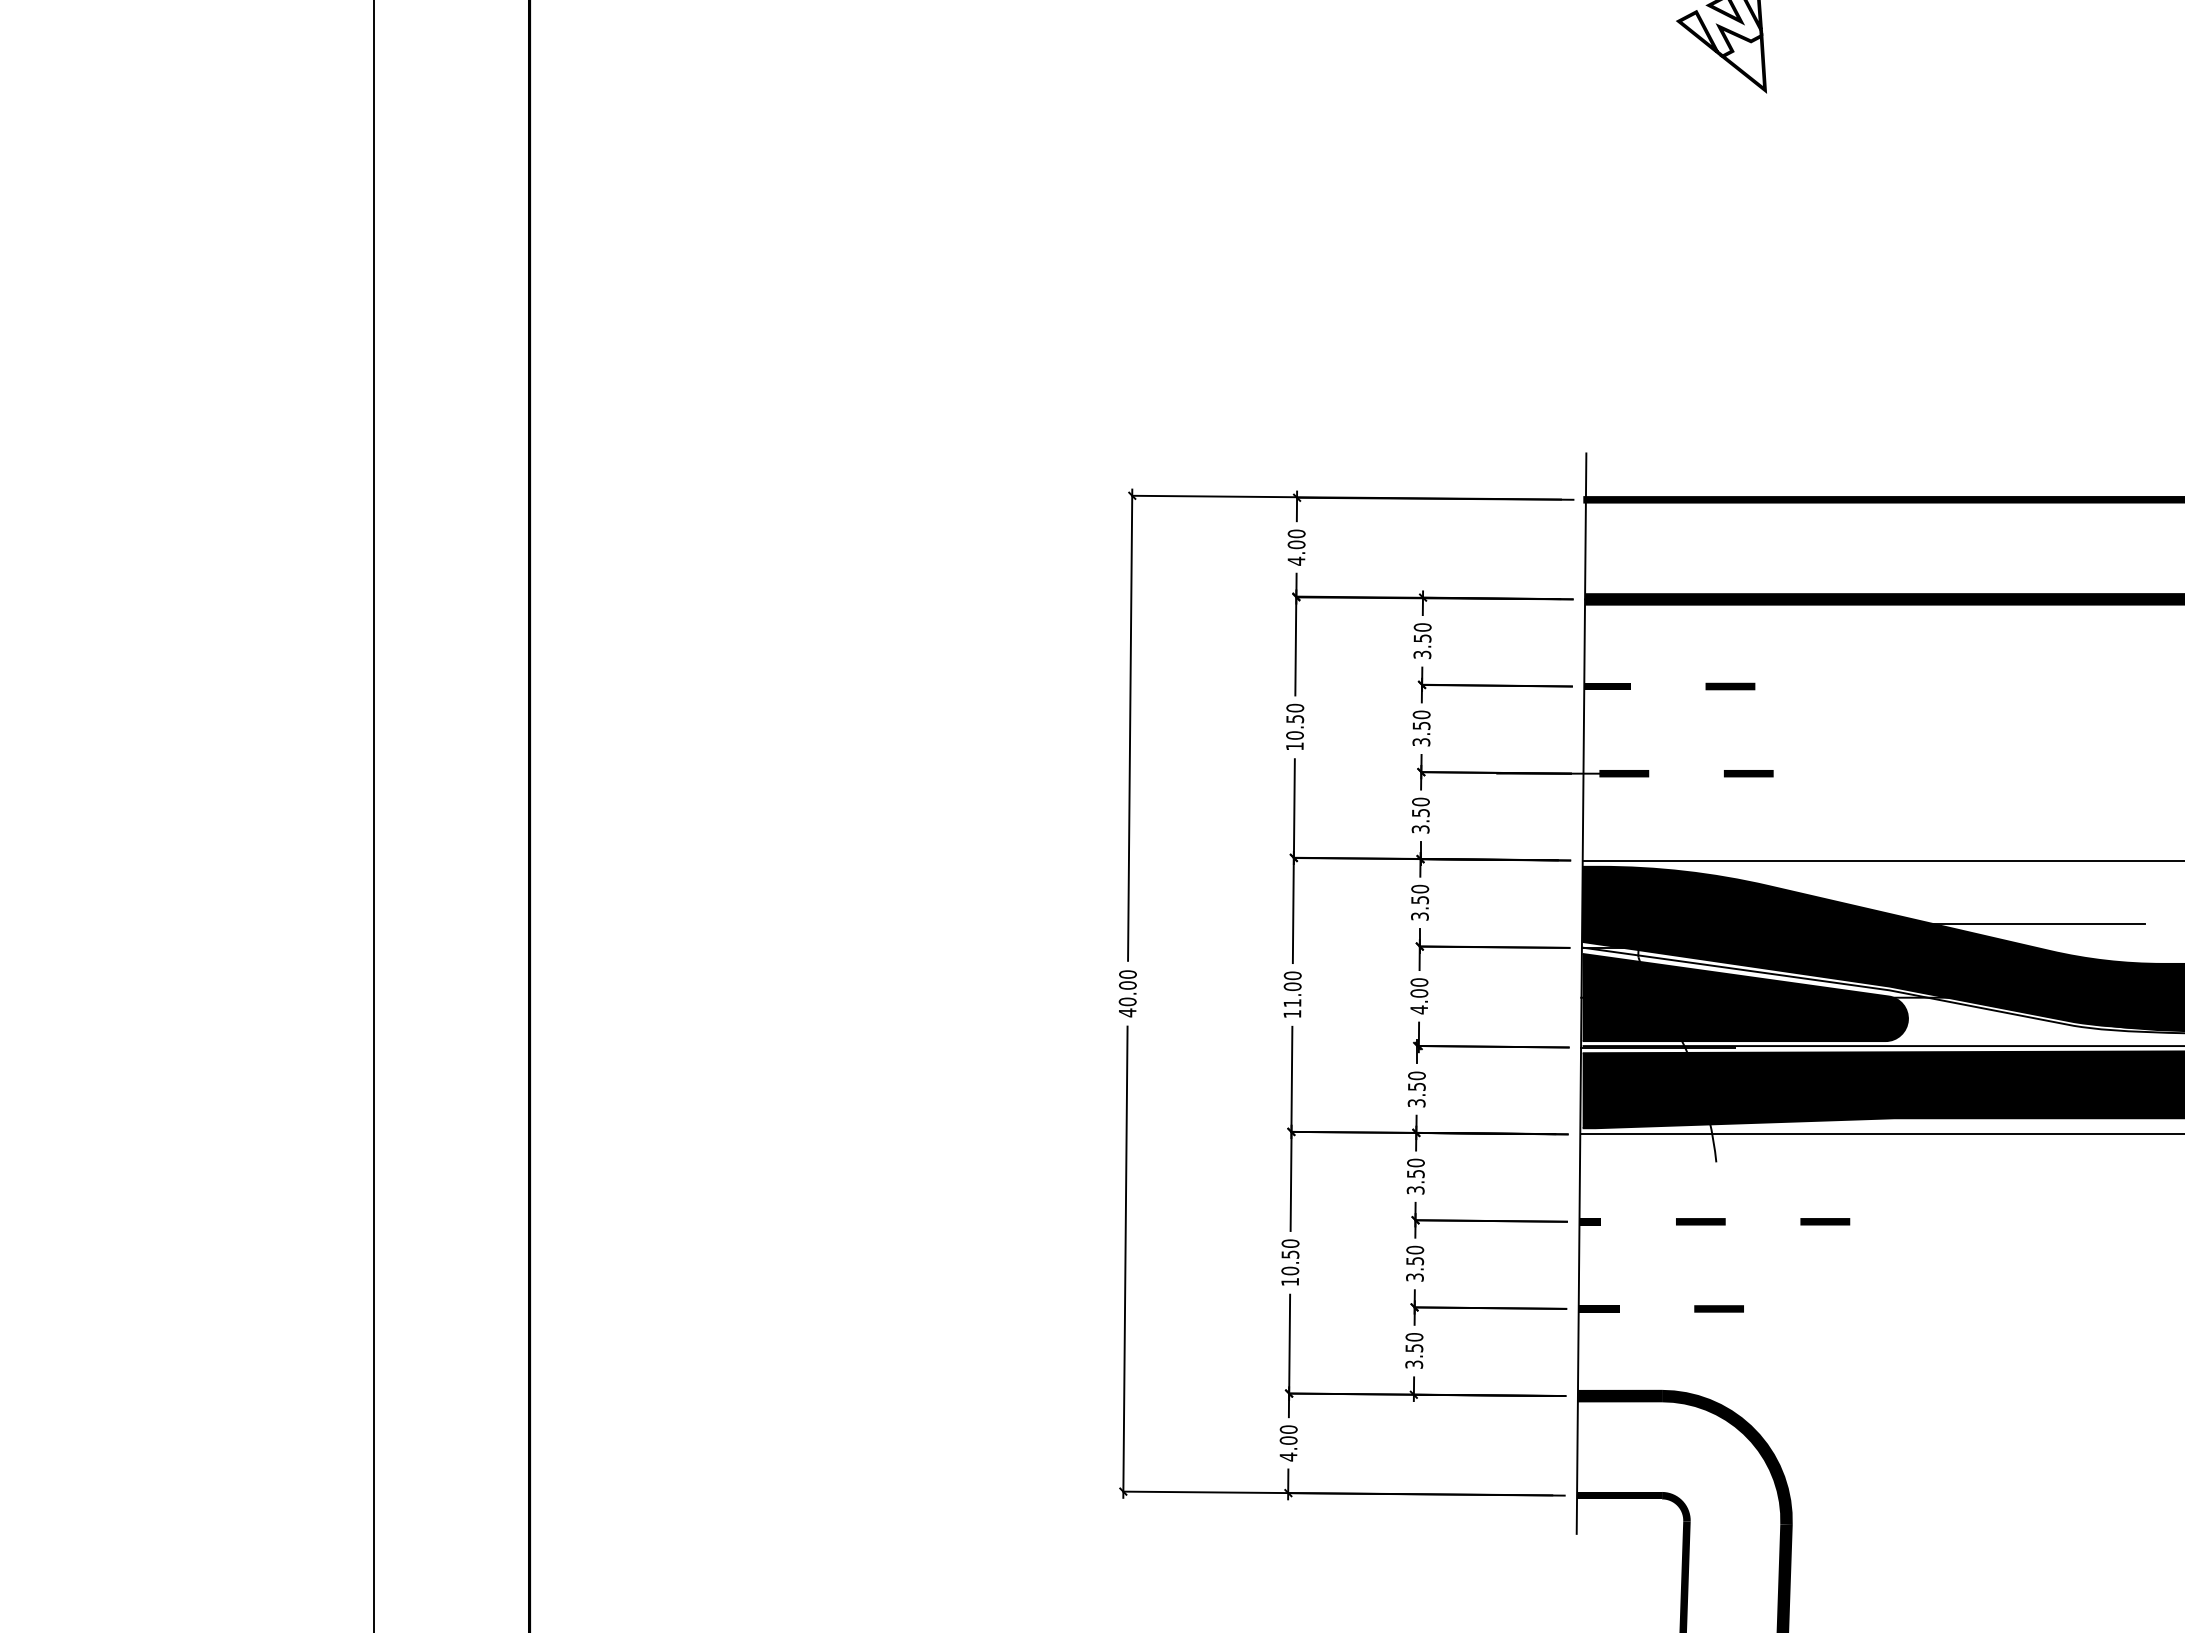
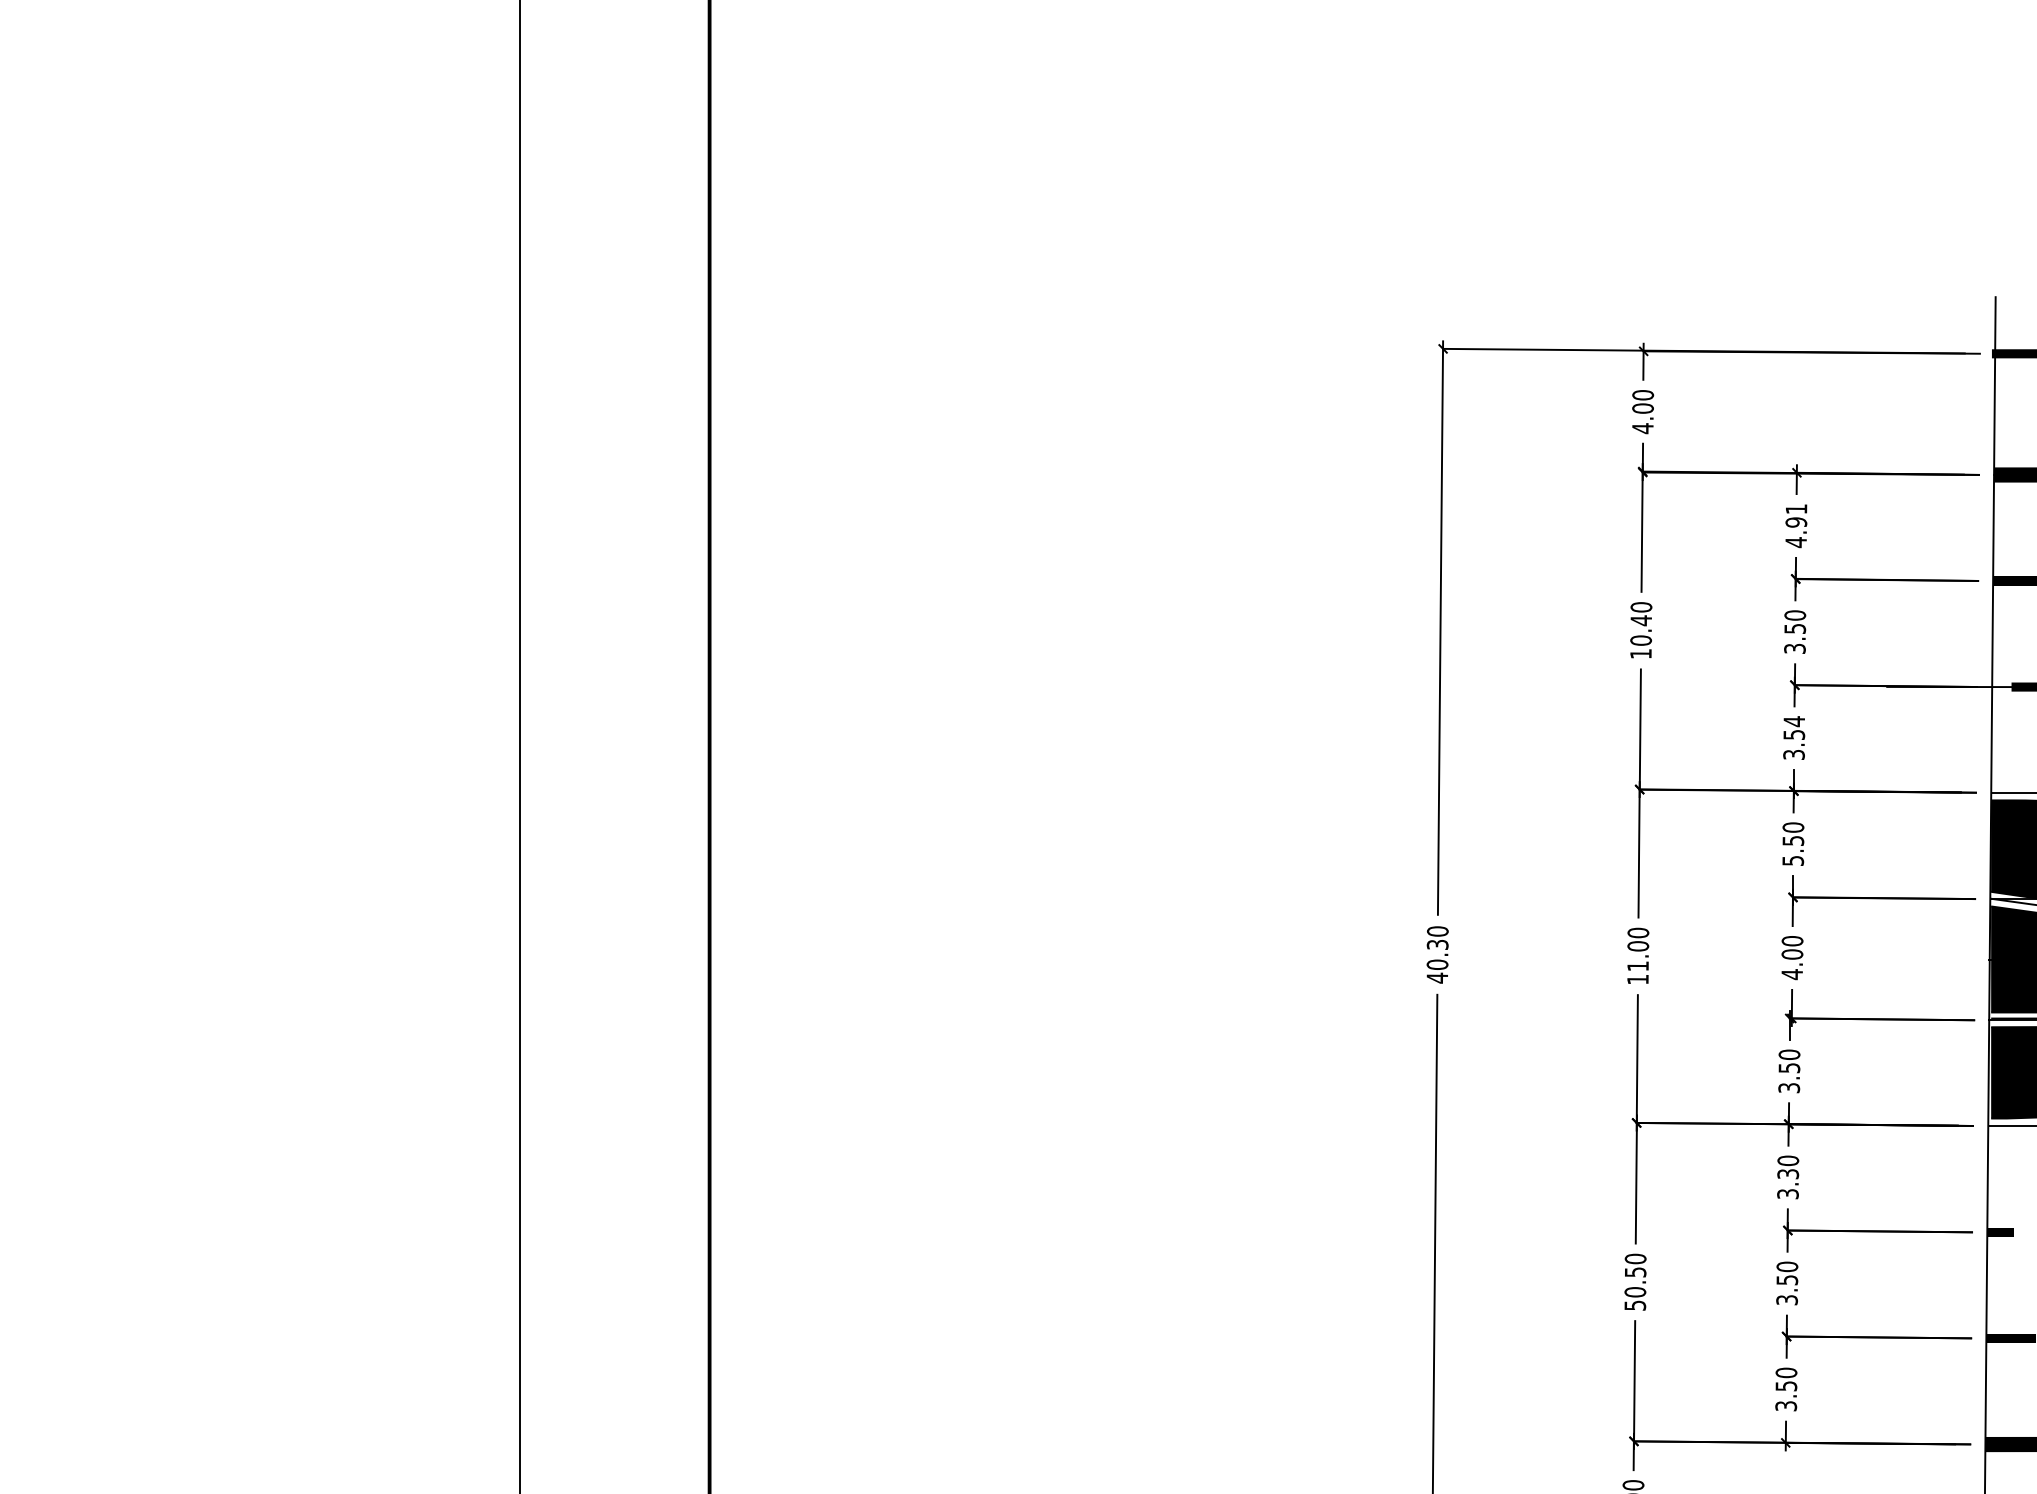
text: (1422, 641) -> (1796, 526), 3.50 -> 4.91
text: (1295, 718) -> (1641, 619), 10.50 -> 10.40
text: (1420, 801) -> (1793, 720), 3.50 -> 3.54
text: (1419, 916) -> (1792, 860), 3.50 -> 5.50
text: (1127, 985) -> (1437, 944), 40.00 -> 40.30
text: (1415, 1173) -> (1787, 1173), 3.50 -> 3.30
text: (1290, 1282) -> (1635, 1306), 10.50 -> 50.50

